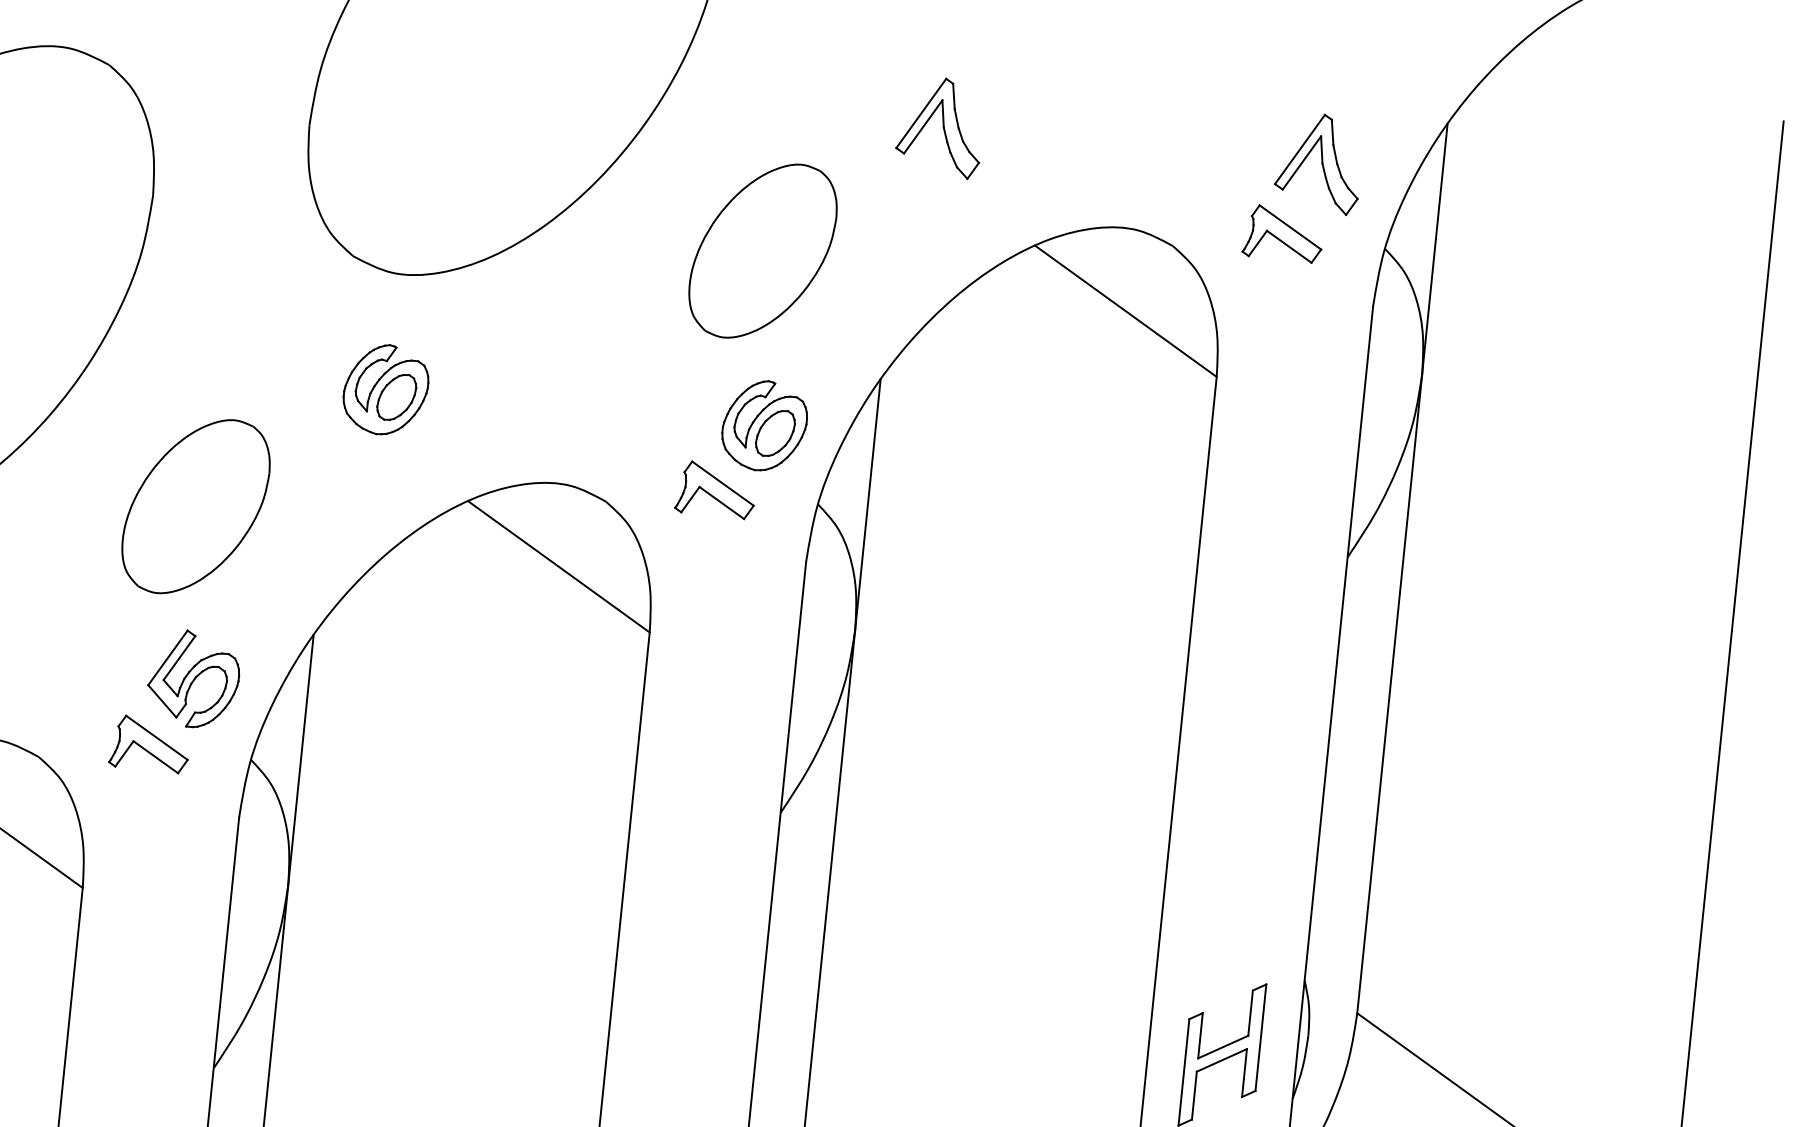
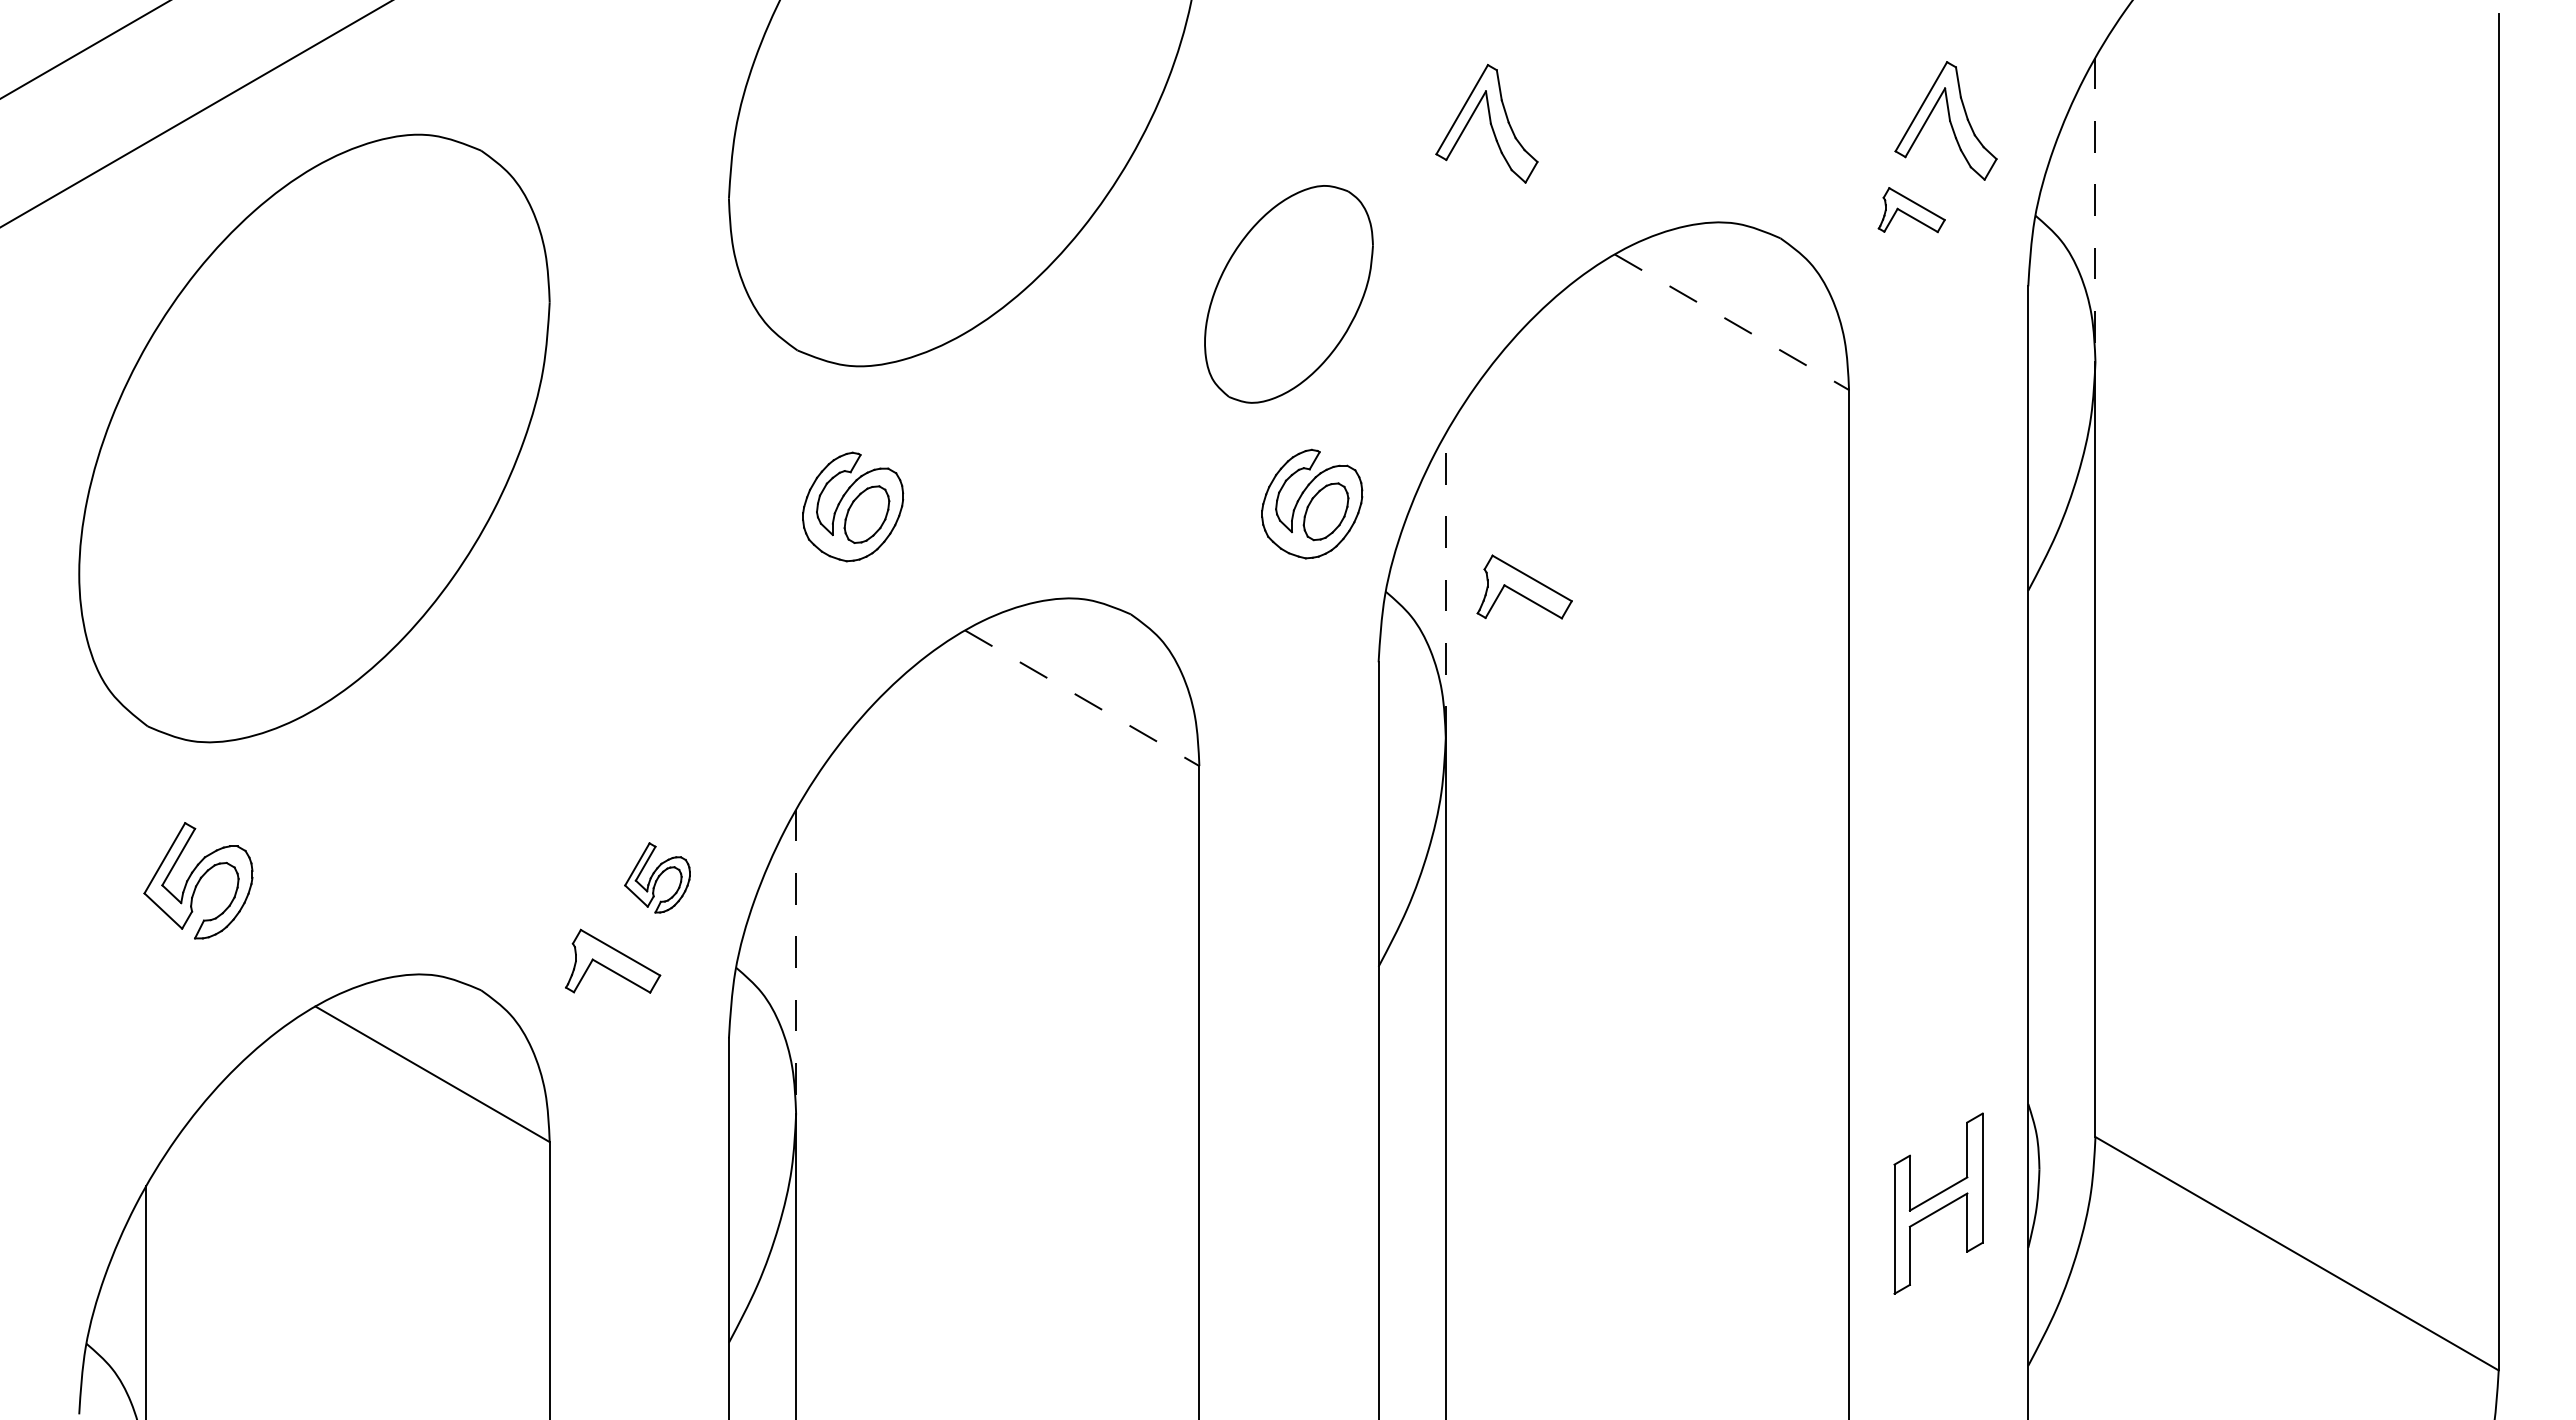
part: (1283, 233) -> (1911, 209), size x0.7
line: (1434, 249) -> (2095, 210), solid -> dashed
line: (1126, 311) -> (1732, 322), solid -> dashed
part: (715, 489) -> (1524, 586), moved
line: (867, 504) -> (1445, 585), solid -> dashed
part: (196, 506) -> (639, 670), removed
line: (559, 566) -> (1082, 698), solid -> dashed
part: (193, 678) -> (657, 877), size x0.6
line: (301, 760) -> (796, 962), solid -> dashed

